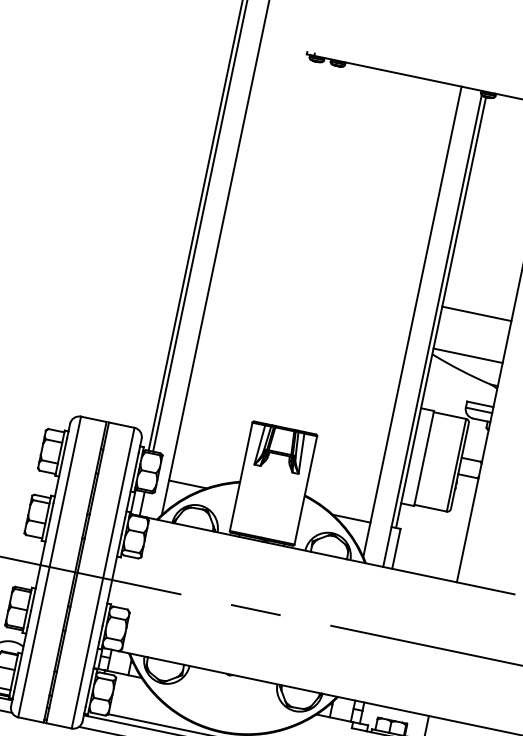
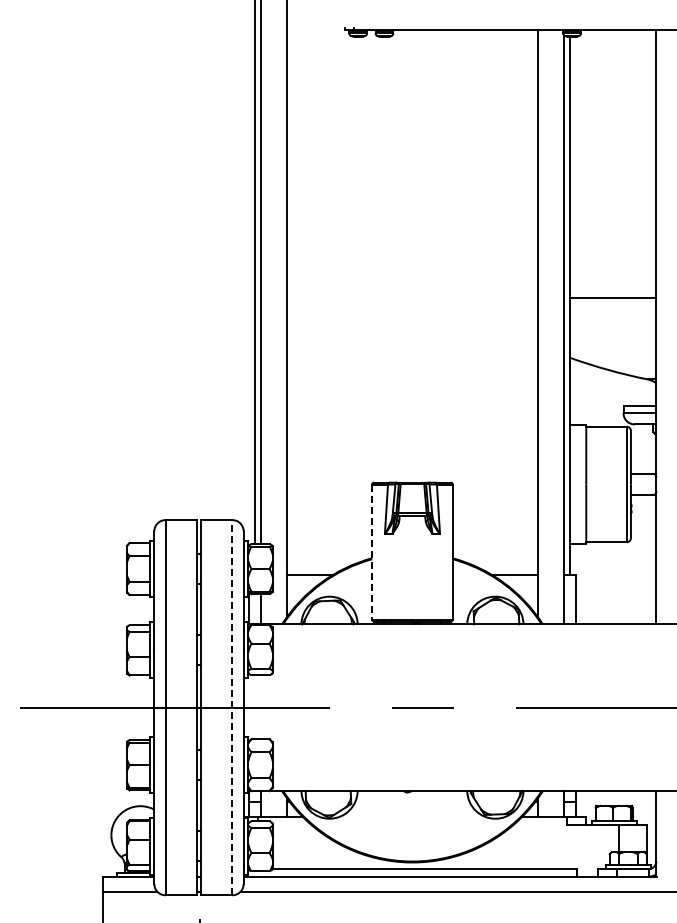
line: (468, 355) -> (613, 350), removed
line: (241, 477) -> (372, 552), solid -> dashed
line: (103, 578) -> (232, 707), solid -> dashed

